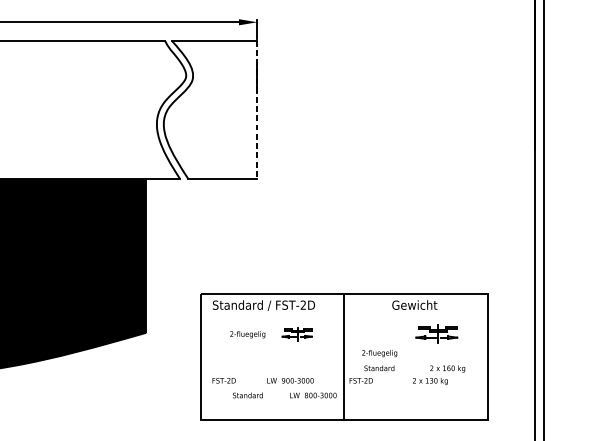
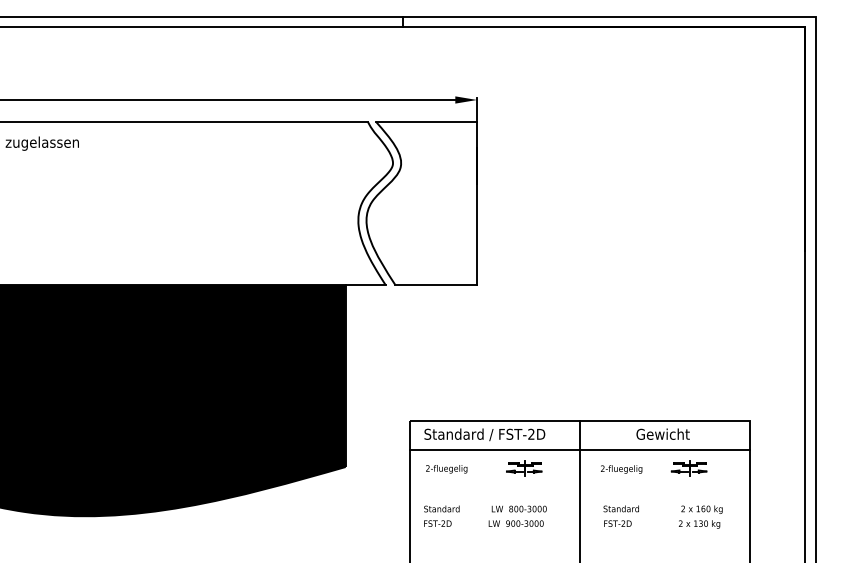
line: (257, 109) -> (477, 203), dashed -> solid
line: (344, 318) -> (579, 450), added
text: (247, 334) -> (446, 469), moved
part: (436, 334) -> (688, 468), size x0.71
text: (379, 353) -> (621, 469), moved
text: (399, 381) -> (662, 524), moved
text: (284, 395) -> (485, 508), moved

